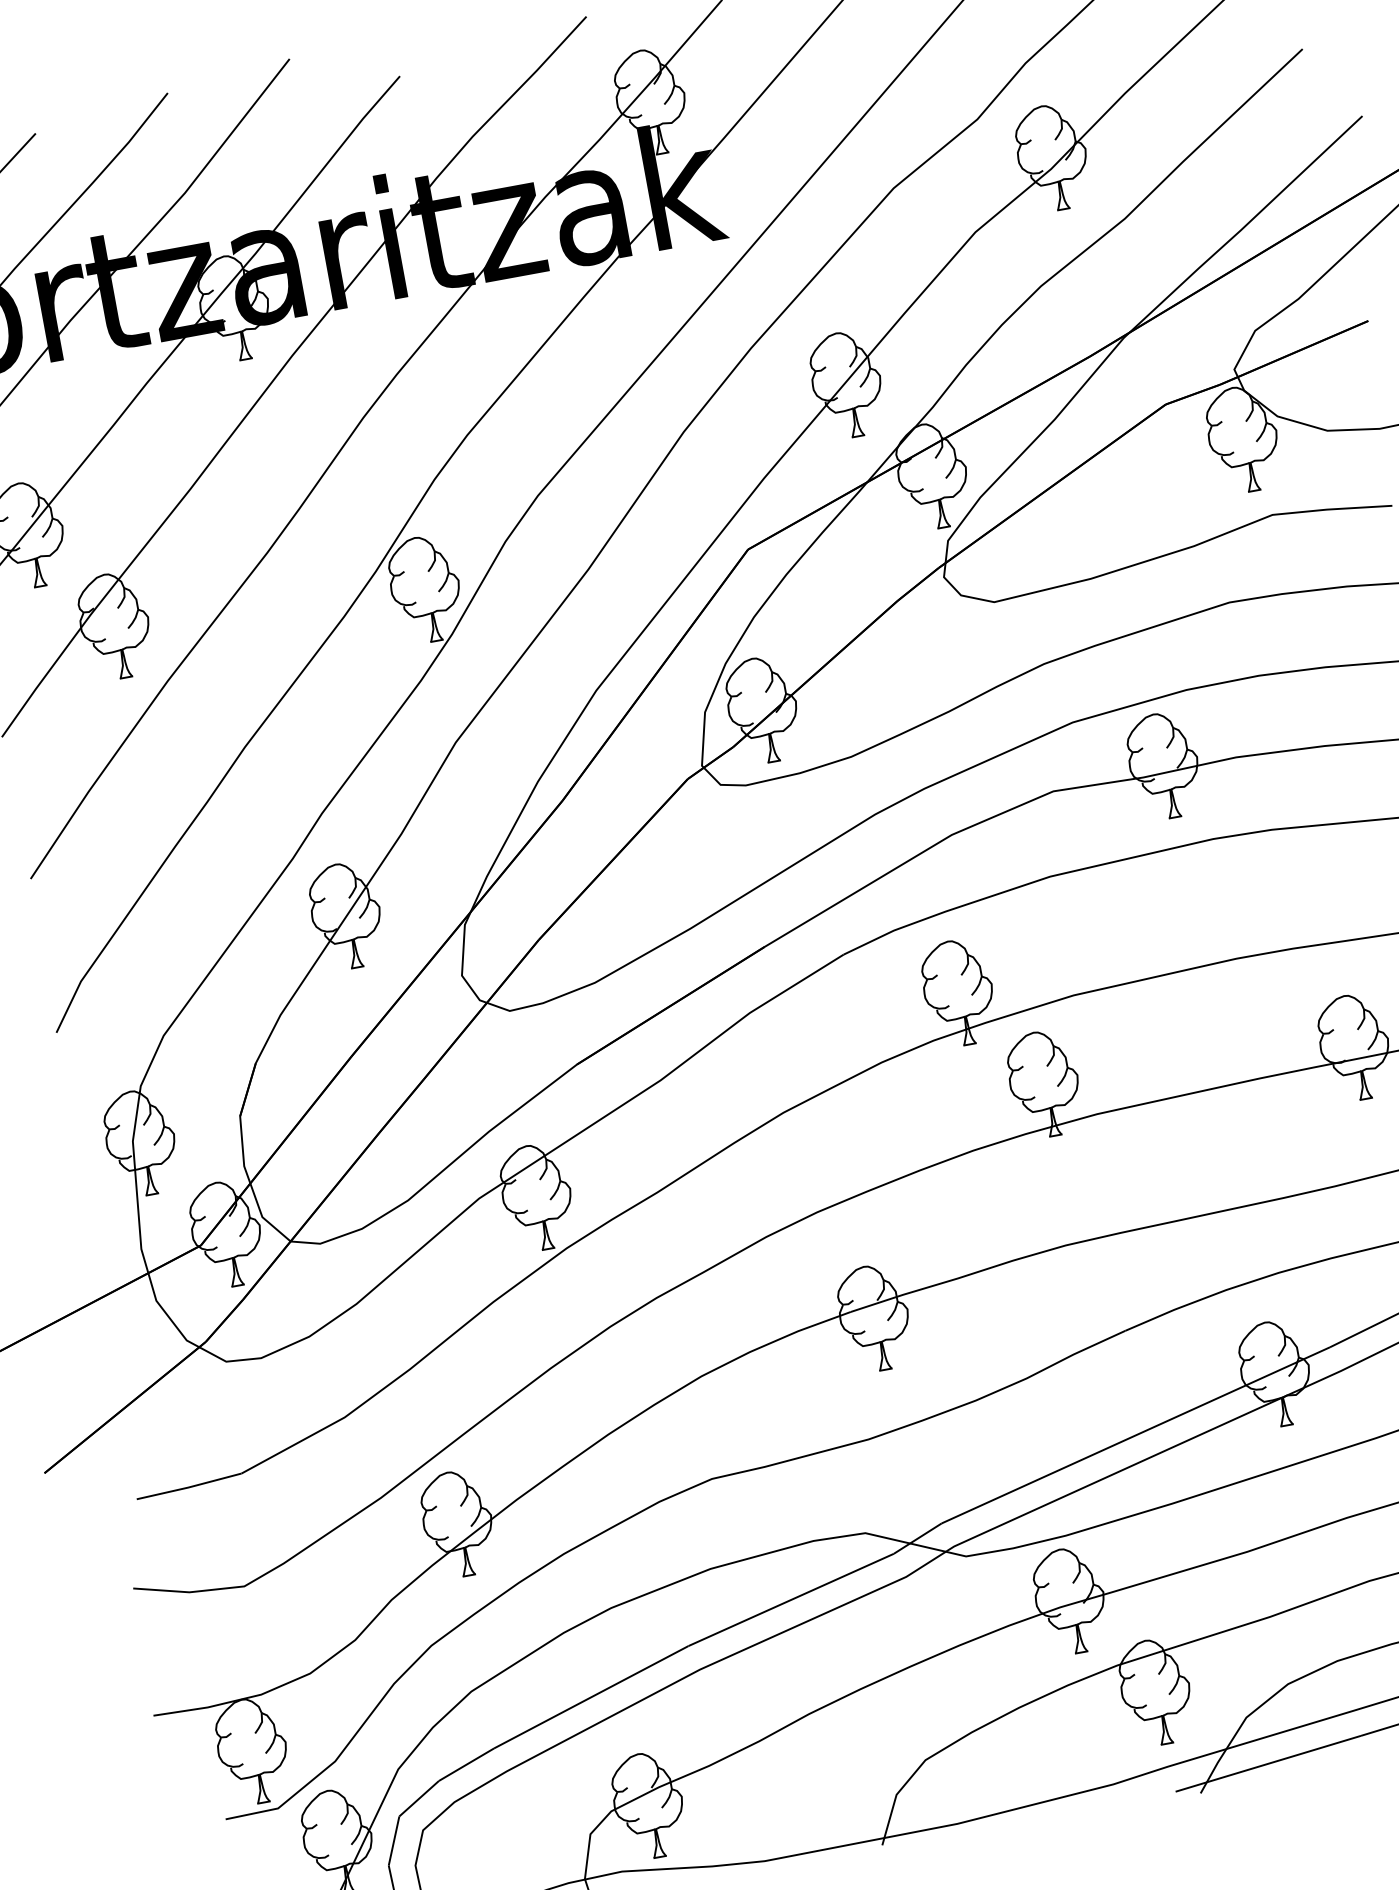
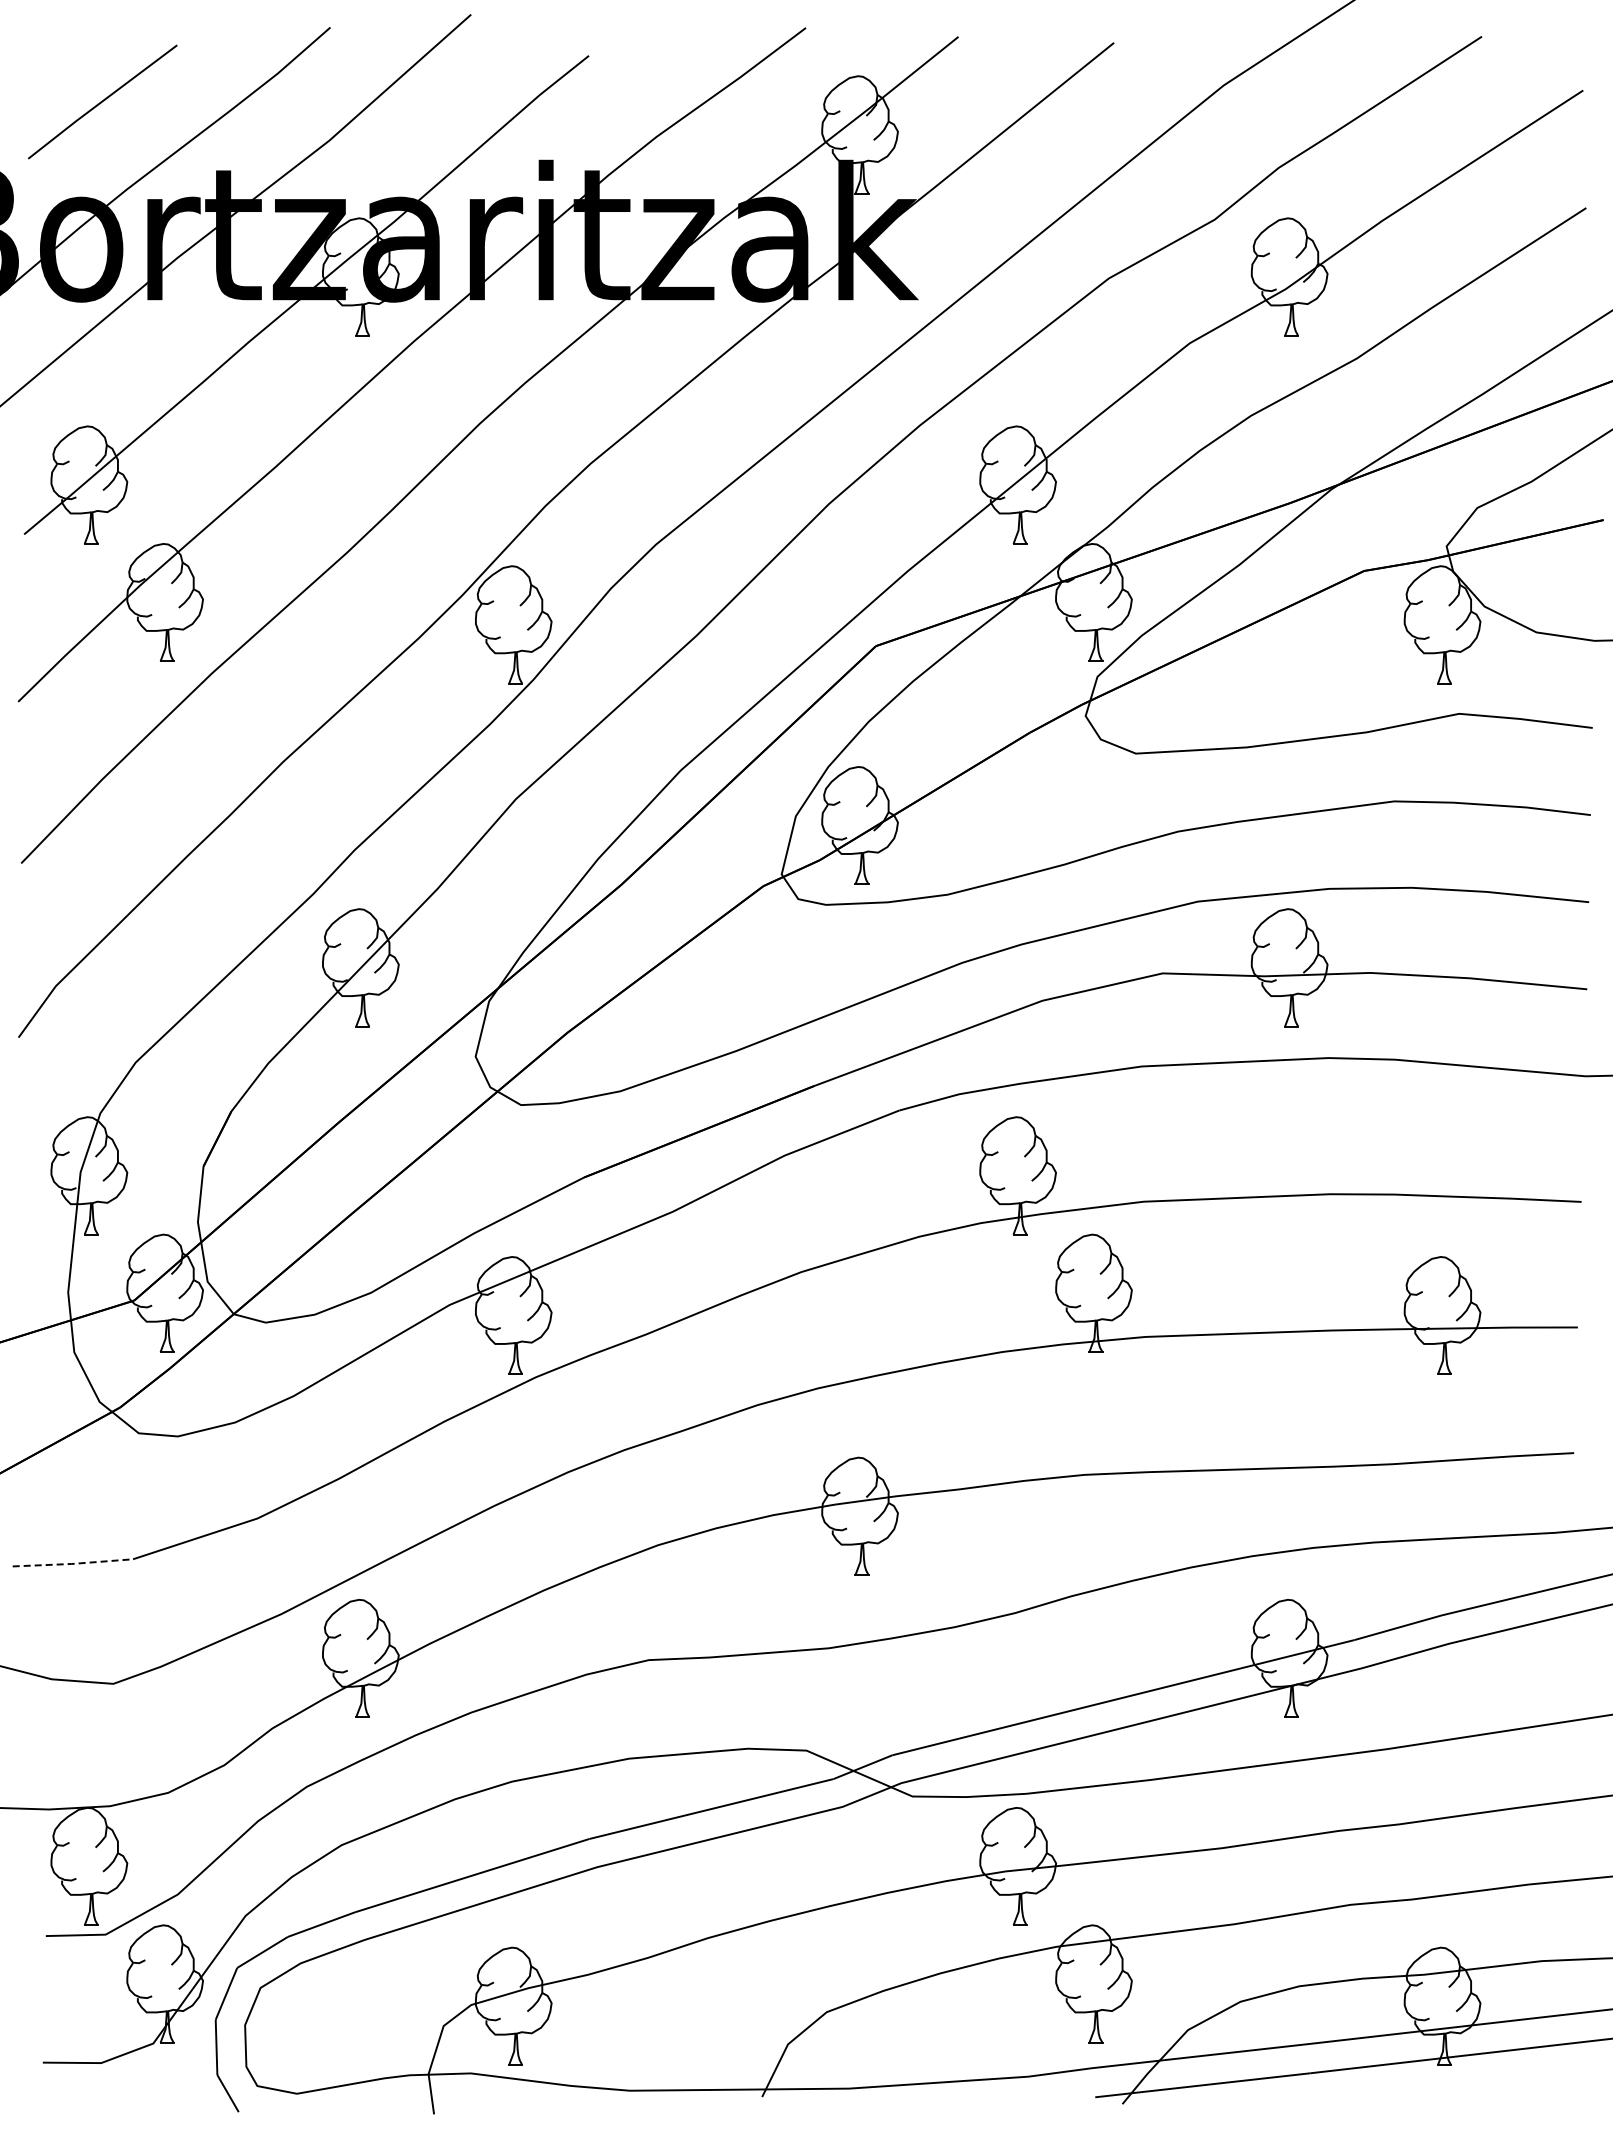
line: (188, 1487) -> (72, 1563), solid -> dashed

